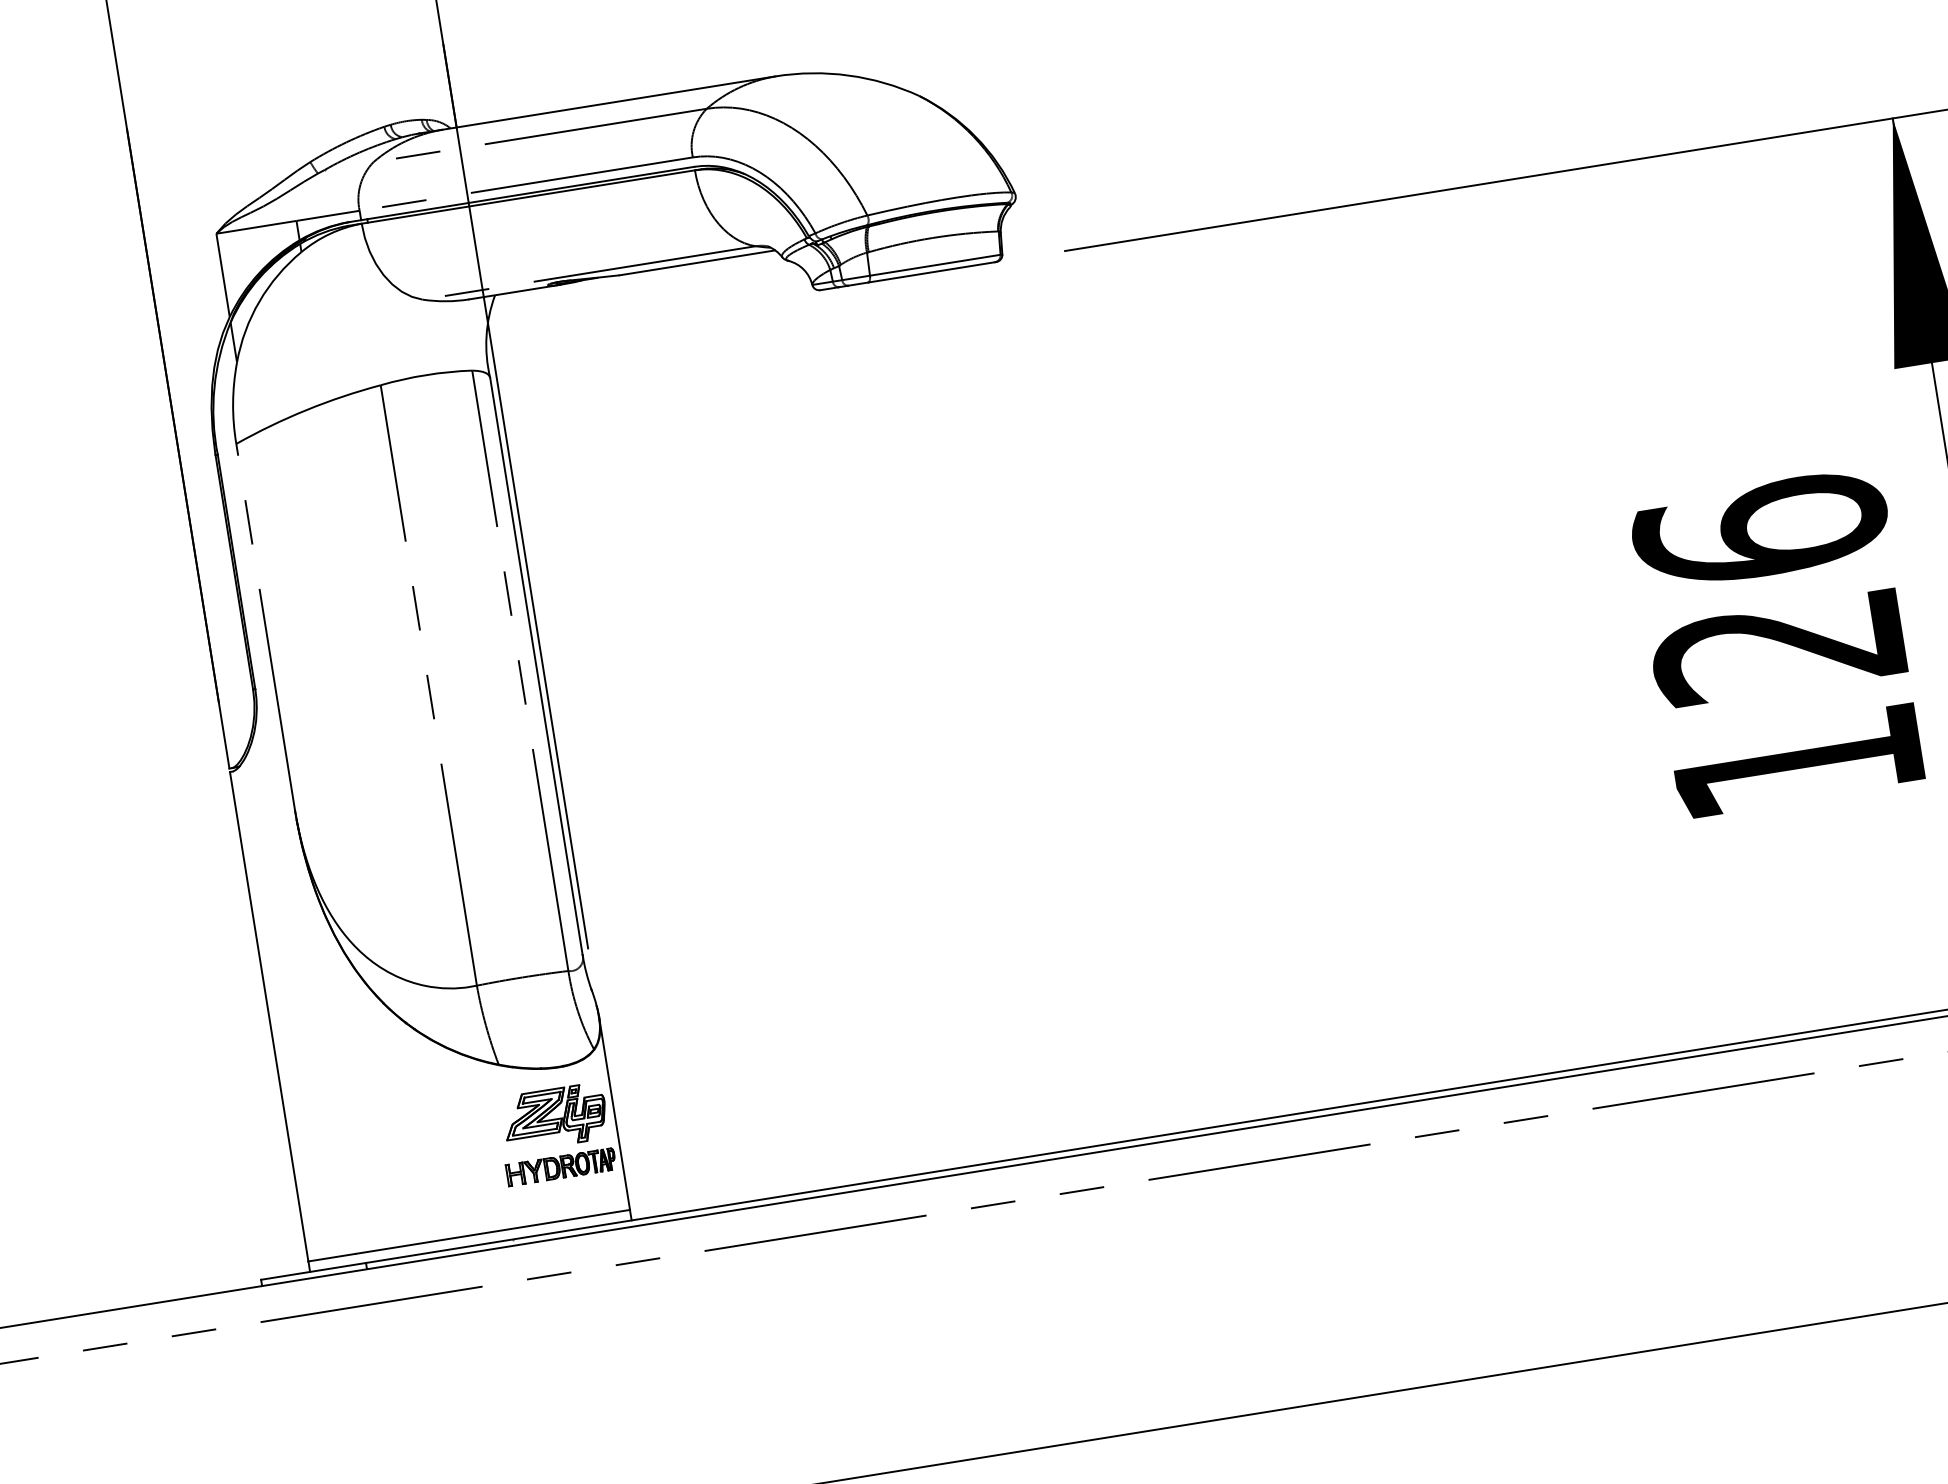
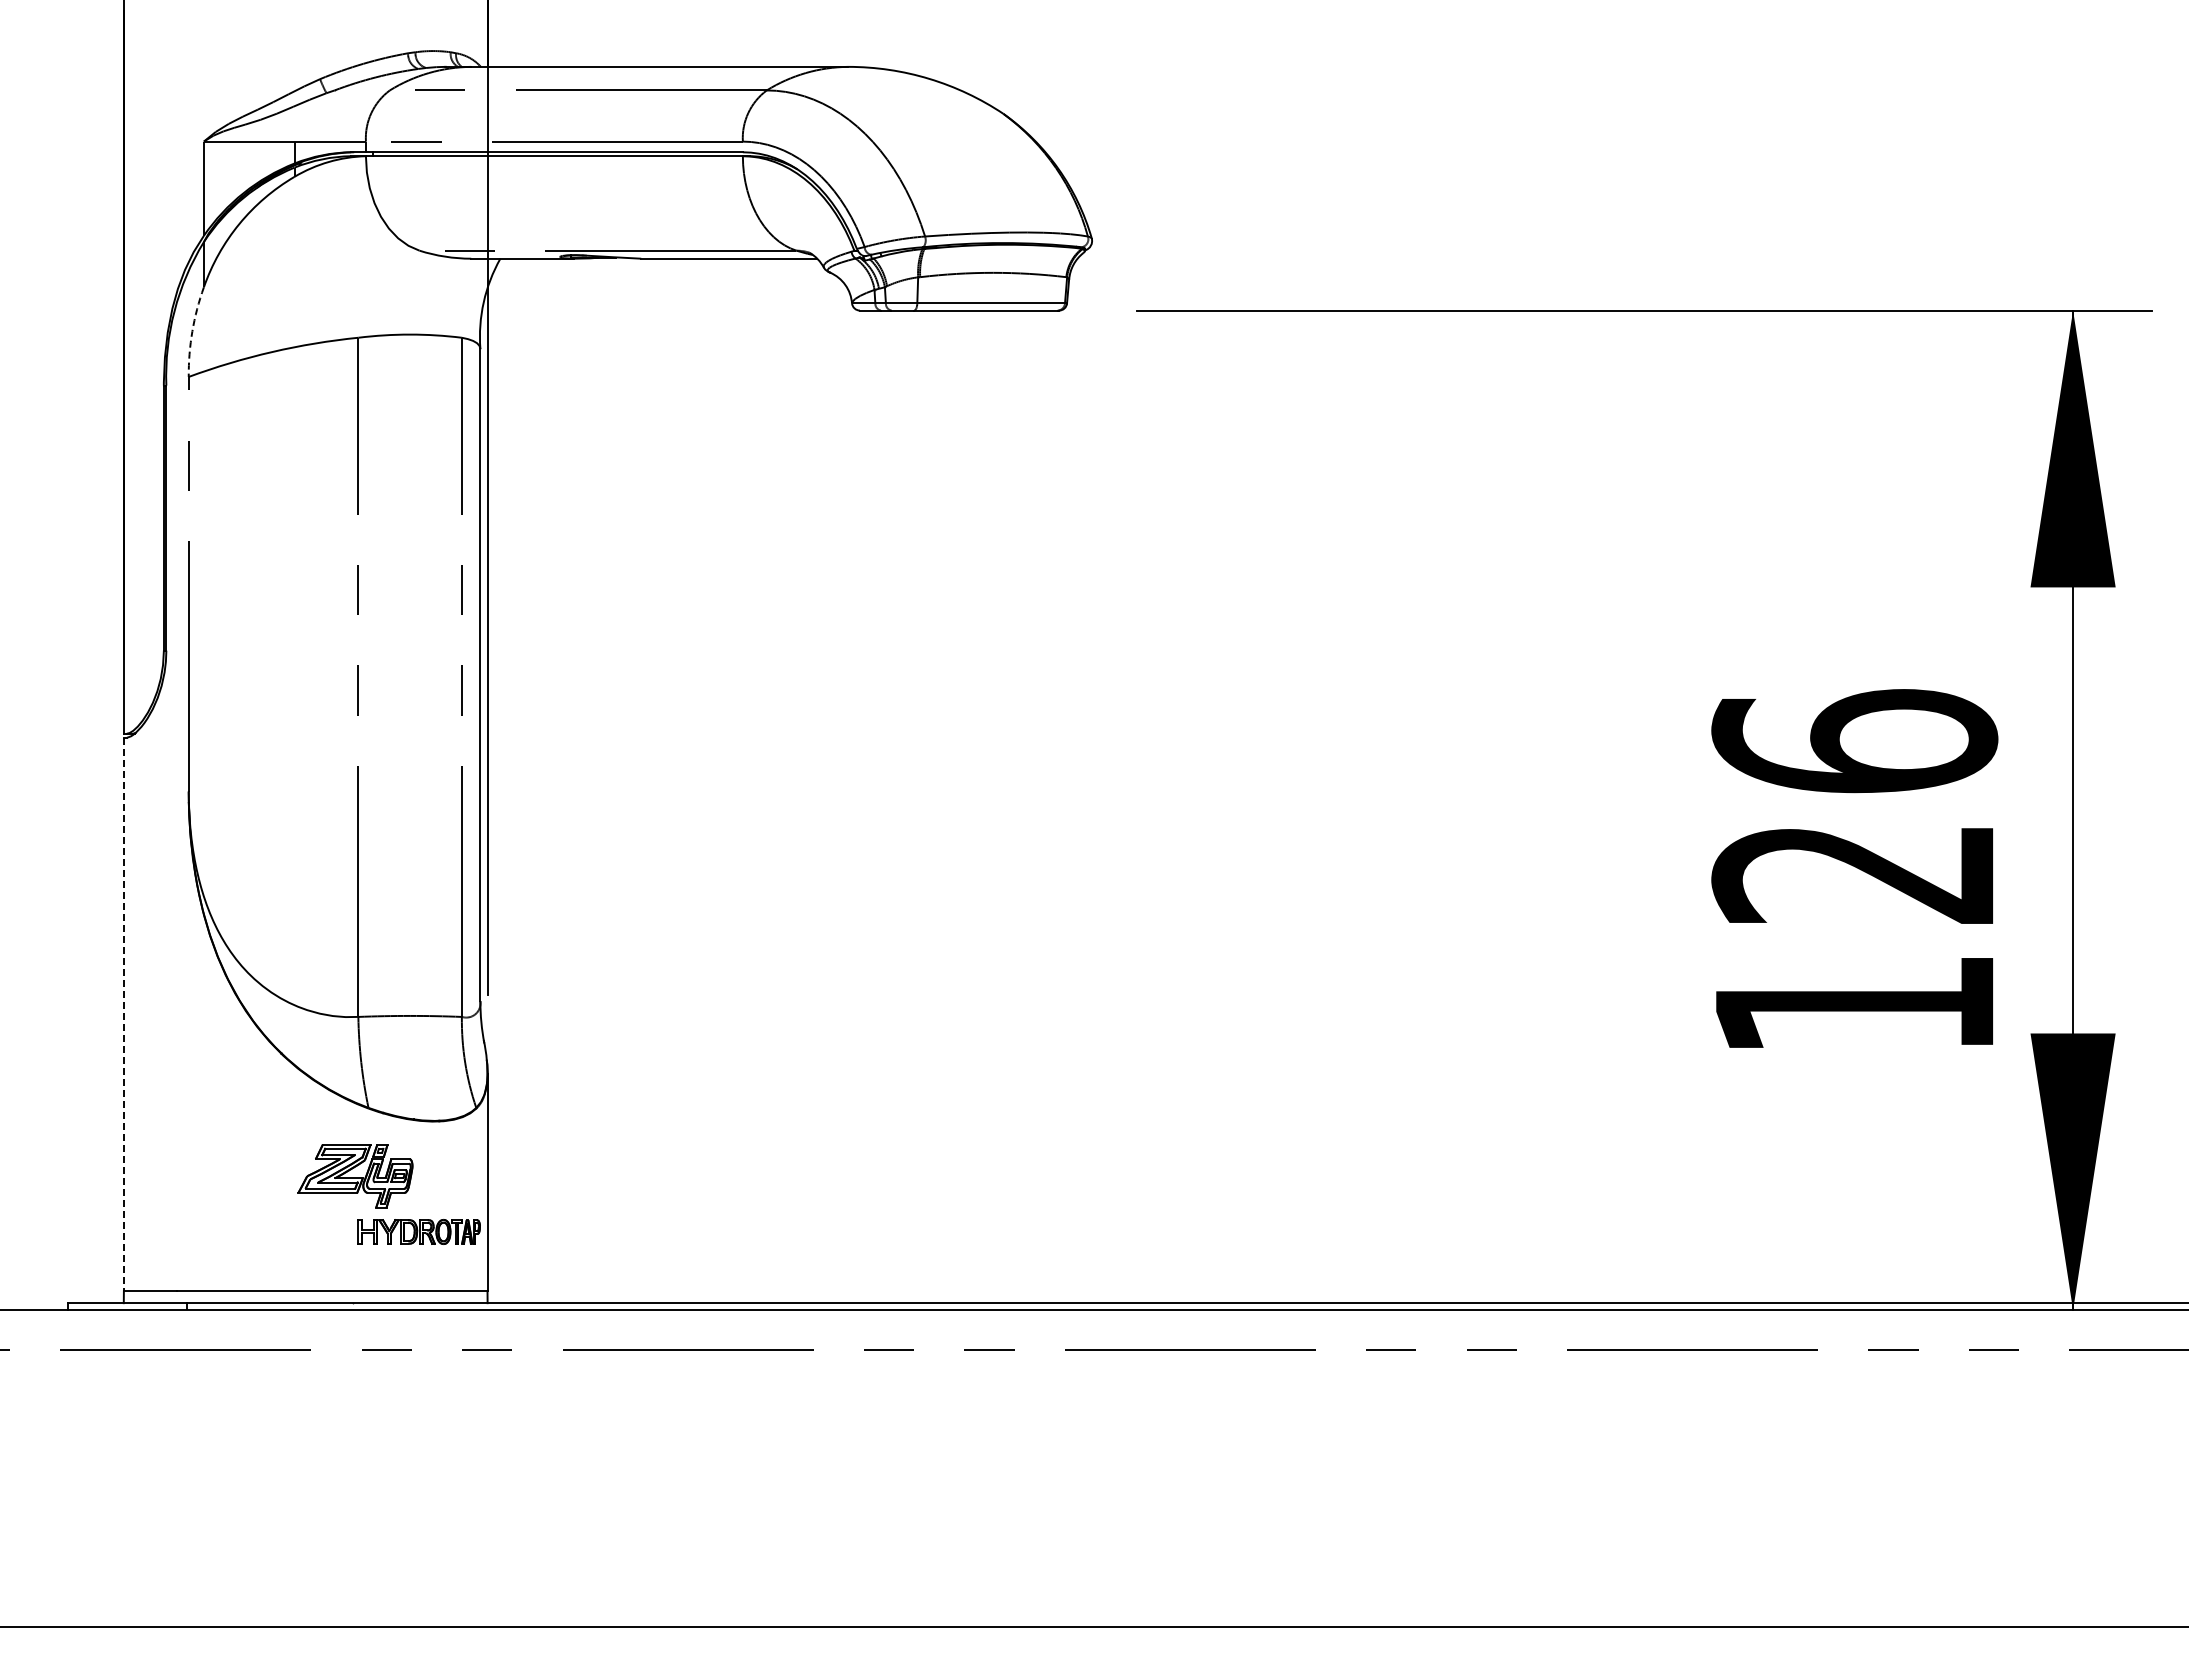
arc: (233, 403) -> (192, 331), solid -> dashed
line: (268, 1016) -> (123, 1014), solid -> dashed
part: (555, 1117) -> (355, 1176), moved

